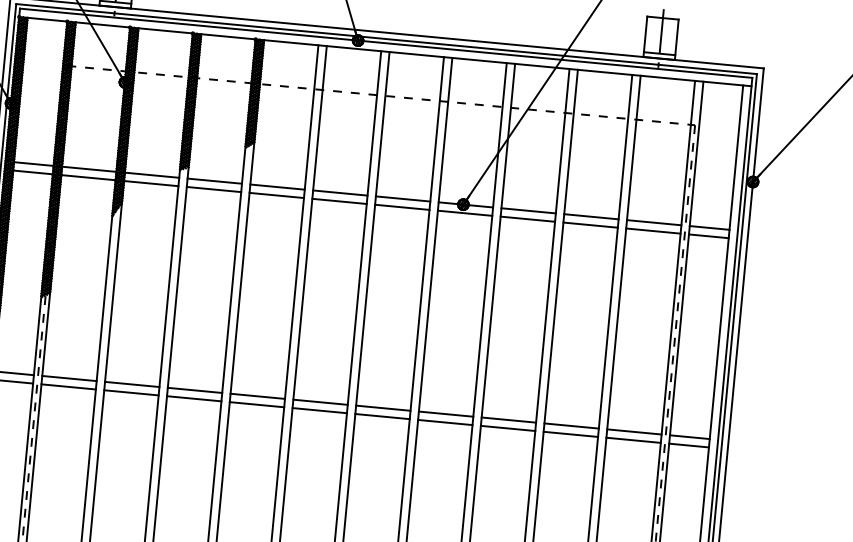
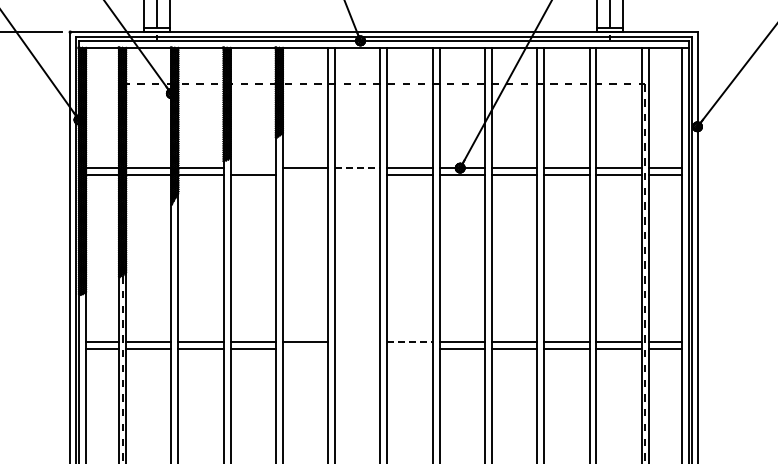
line: (213, 181) -> (252, 168), removed
line: (339, 193) -> (357, 168), solid -> dashed
line: (276, 195) -> (305, 175), removed
line: (339, 201) -> (357, 175), removed
line: (320, 402) -> (357, 342), removed
line: (256, 404) -> (305, 349), removed
line: (383, 408) -> (410, 342), solid -> dashed
line: (319, 410) -> (357, 349), removed
line: (381, 416) -> (409, 349), removed

